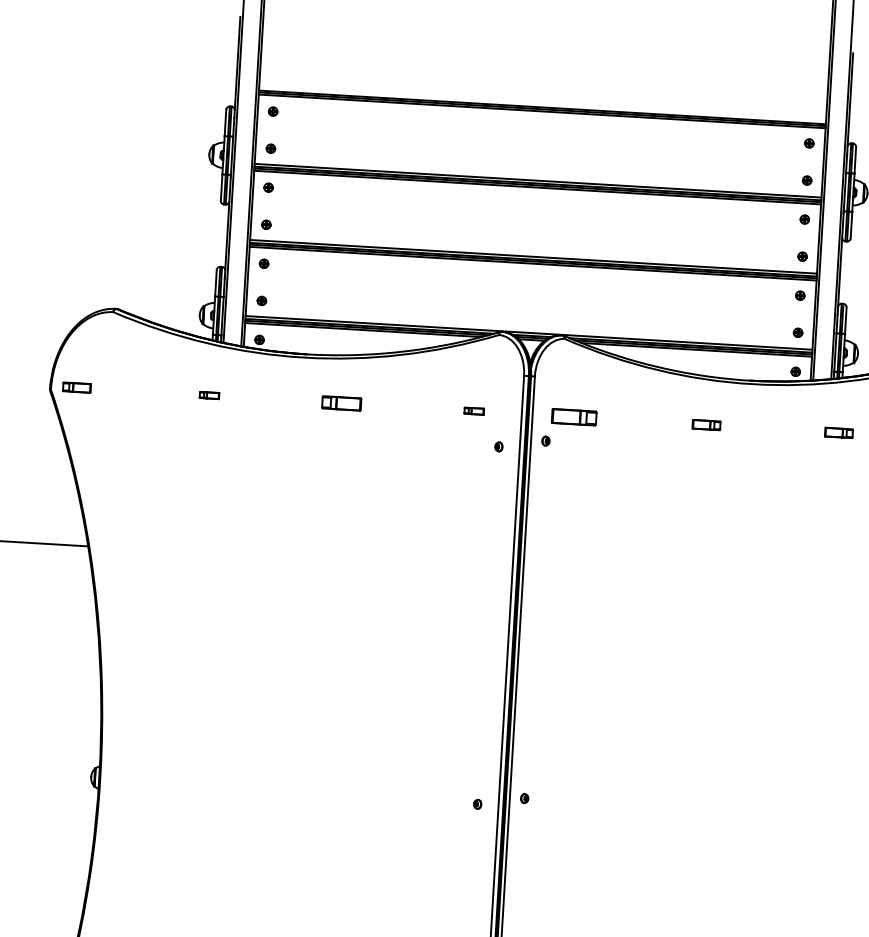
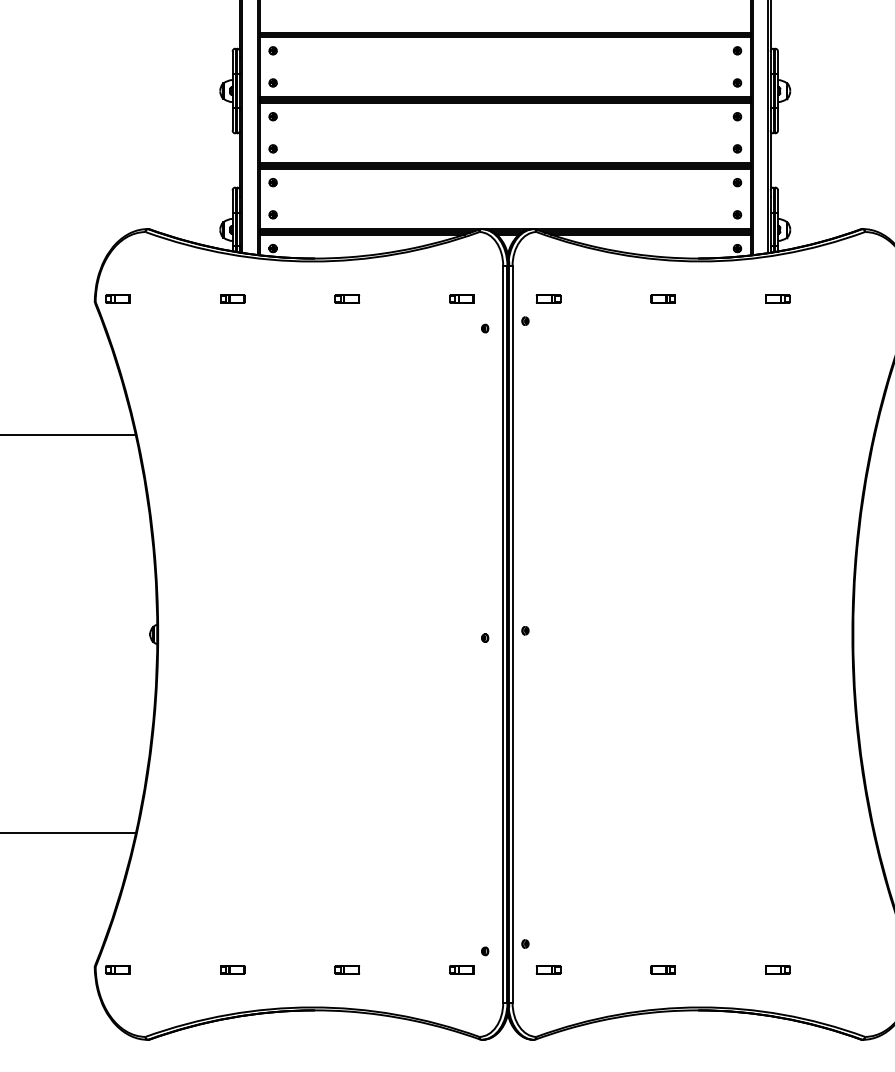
part: (209, 394) -> (232, 298), size x1.43
part: (342, 402) -> (347, 298), size x0.71
part: (473, 410) -> (461, 298), size x1.43
part: (574, 416) -> (548, 298), size x0.62

